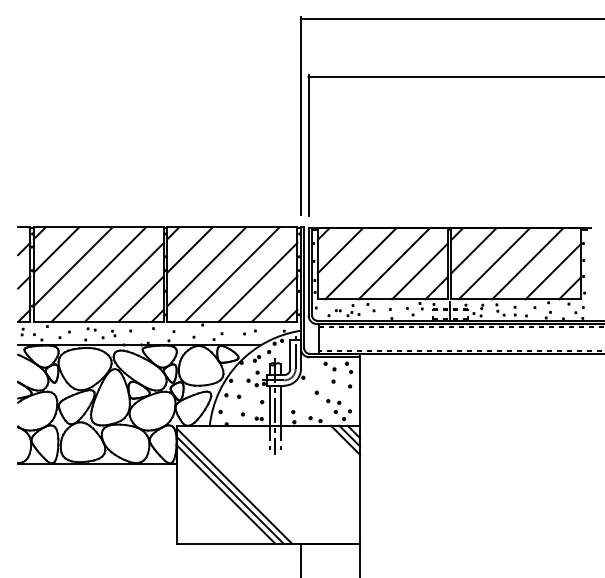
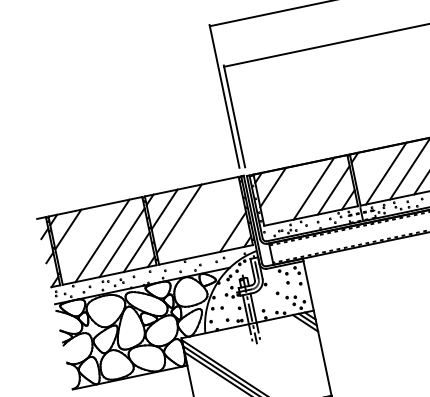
line: (473, 250) -> (369, 167), removed
line: (360, 263) -> (289, 193), removed
line: (72, 266) -> (82, 239), removed
line: (232, 274) -> (198, 220), removed
line: (257, 281) -> (218, 222), removed

